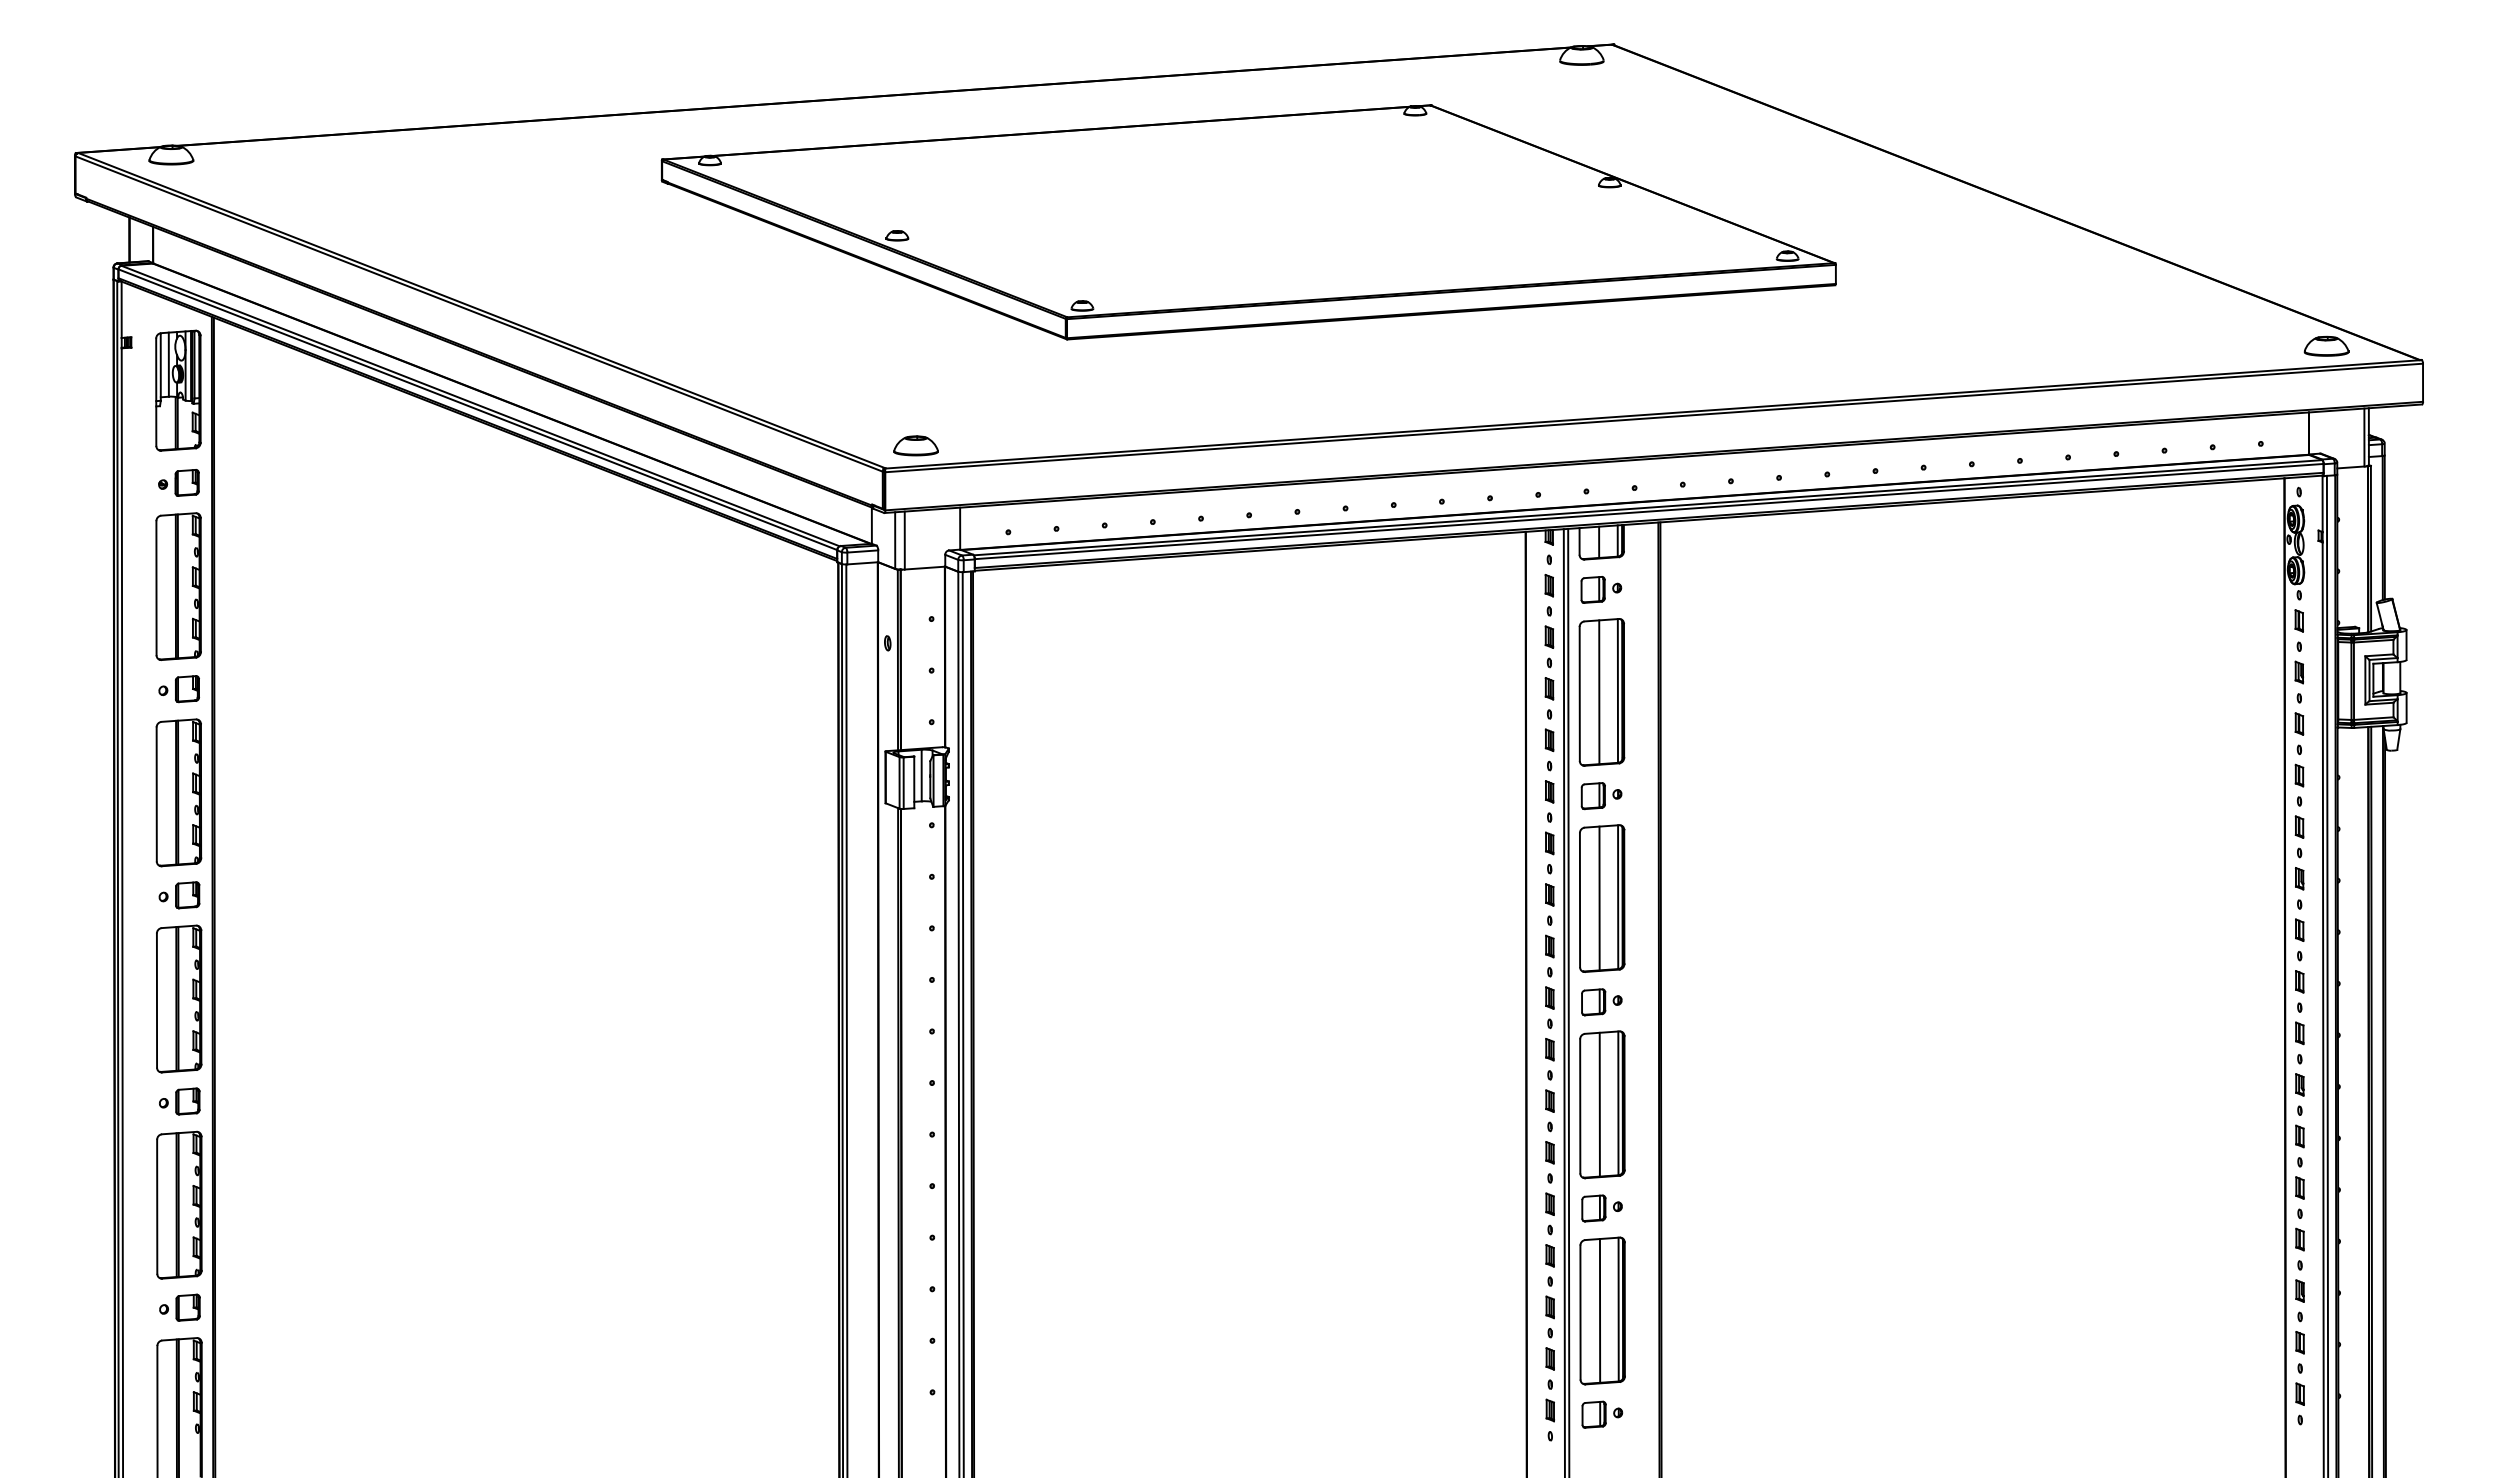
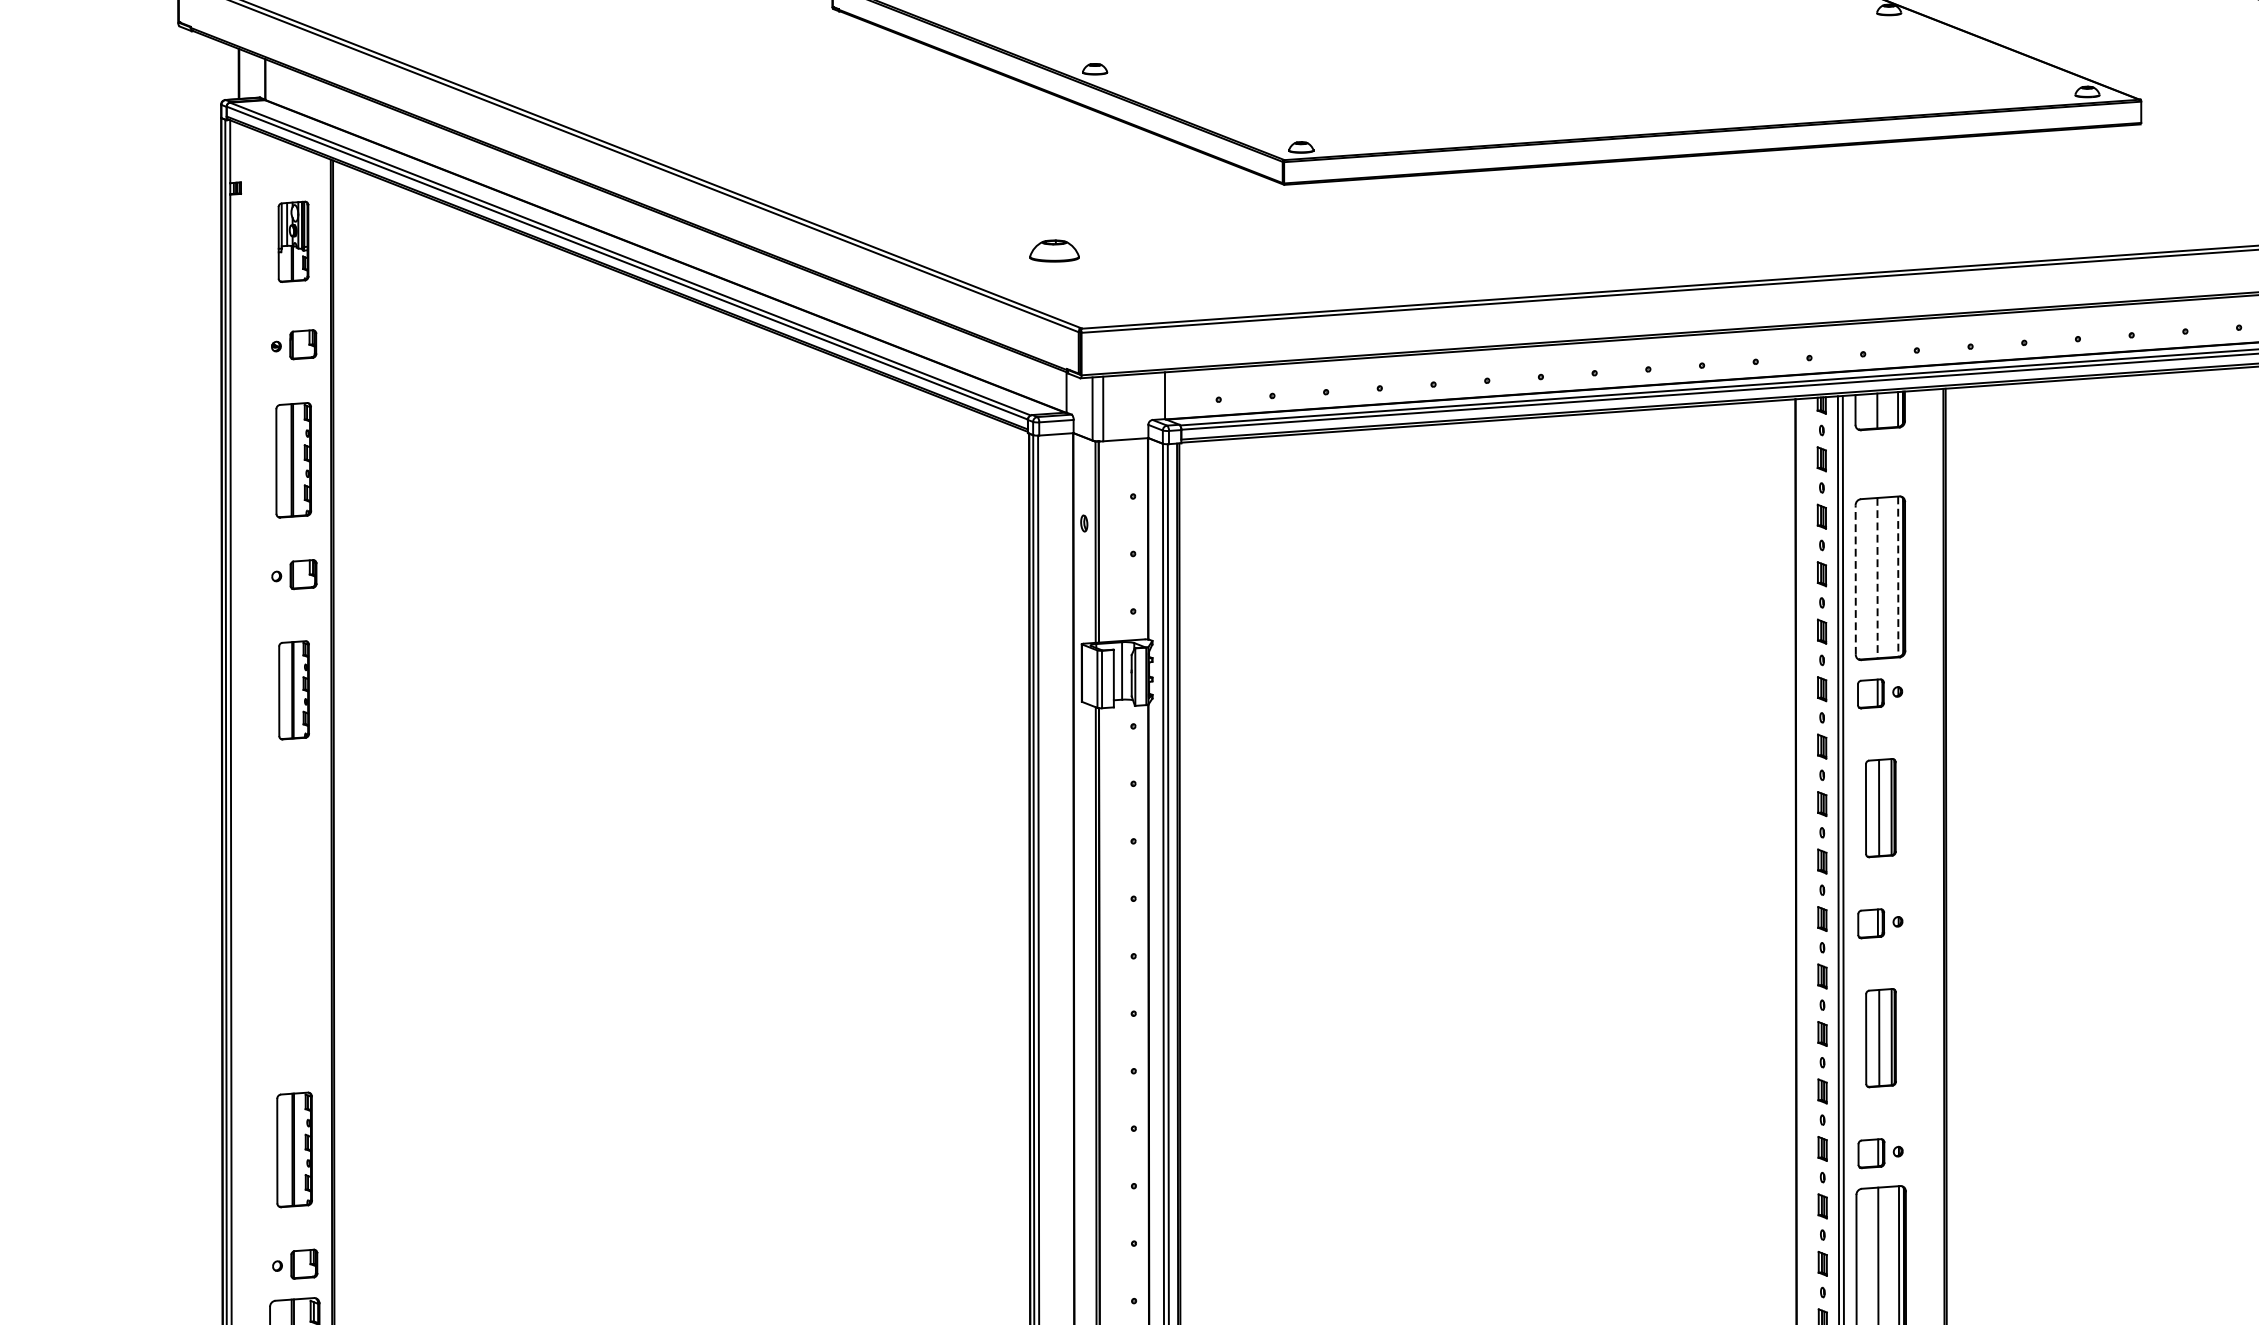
part: (178, 390) -> (293, 241), size x0.6
part: (915, 445) -> (1053, 250), moved
part: (178, 586) -> (293, 460), size x0.7
part: (1601, 589) -> (1879, 463), removed
line: (1617, 690) -> (1897, 576), solid -> dashed
line: (1599, 692) -> (1877, 578), solid -> dashed
line: (1579, 693) -> (1855, 579), solid -> dashed
part: (178, 792) -> (293, 689), size x0.6
part: (179, 895) -> (294, 804), removed
part: (1602, 898) -> (1881, 808), size x0.6
part: (179, 998) -> (294, 919), removed
part: (179, 1101) -> (294, 1034), removed
part: (1602, 1104) -> (1881, 1037), size x0.6
part: (179, 1204) -> (294, 1149), size x0.7

